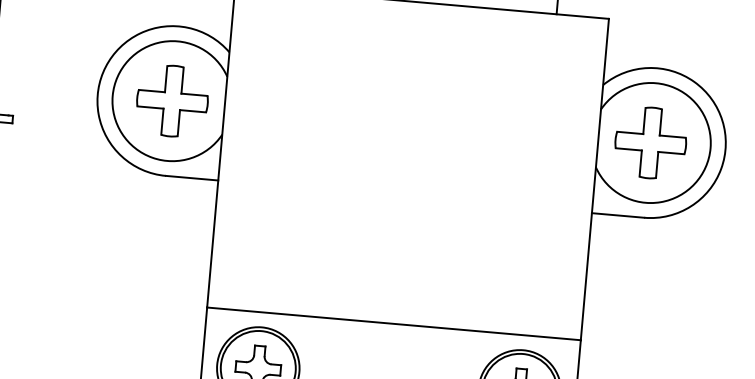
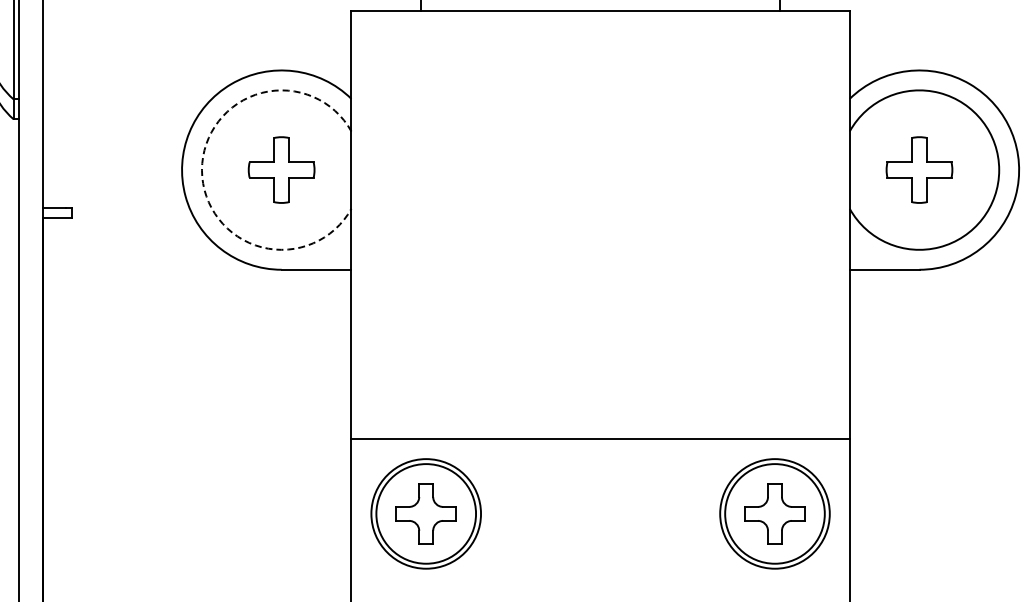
arc: (112, 96) -> (201, 170), solid -> dashed
part: (172, 100) -> (281, 169), size x0.7
part: (650, 142) -> (919, 169), size x0.7

